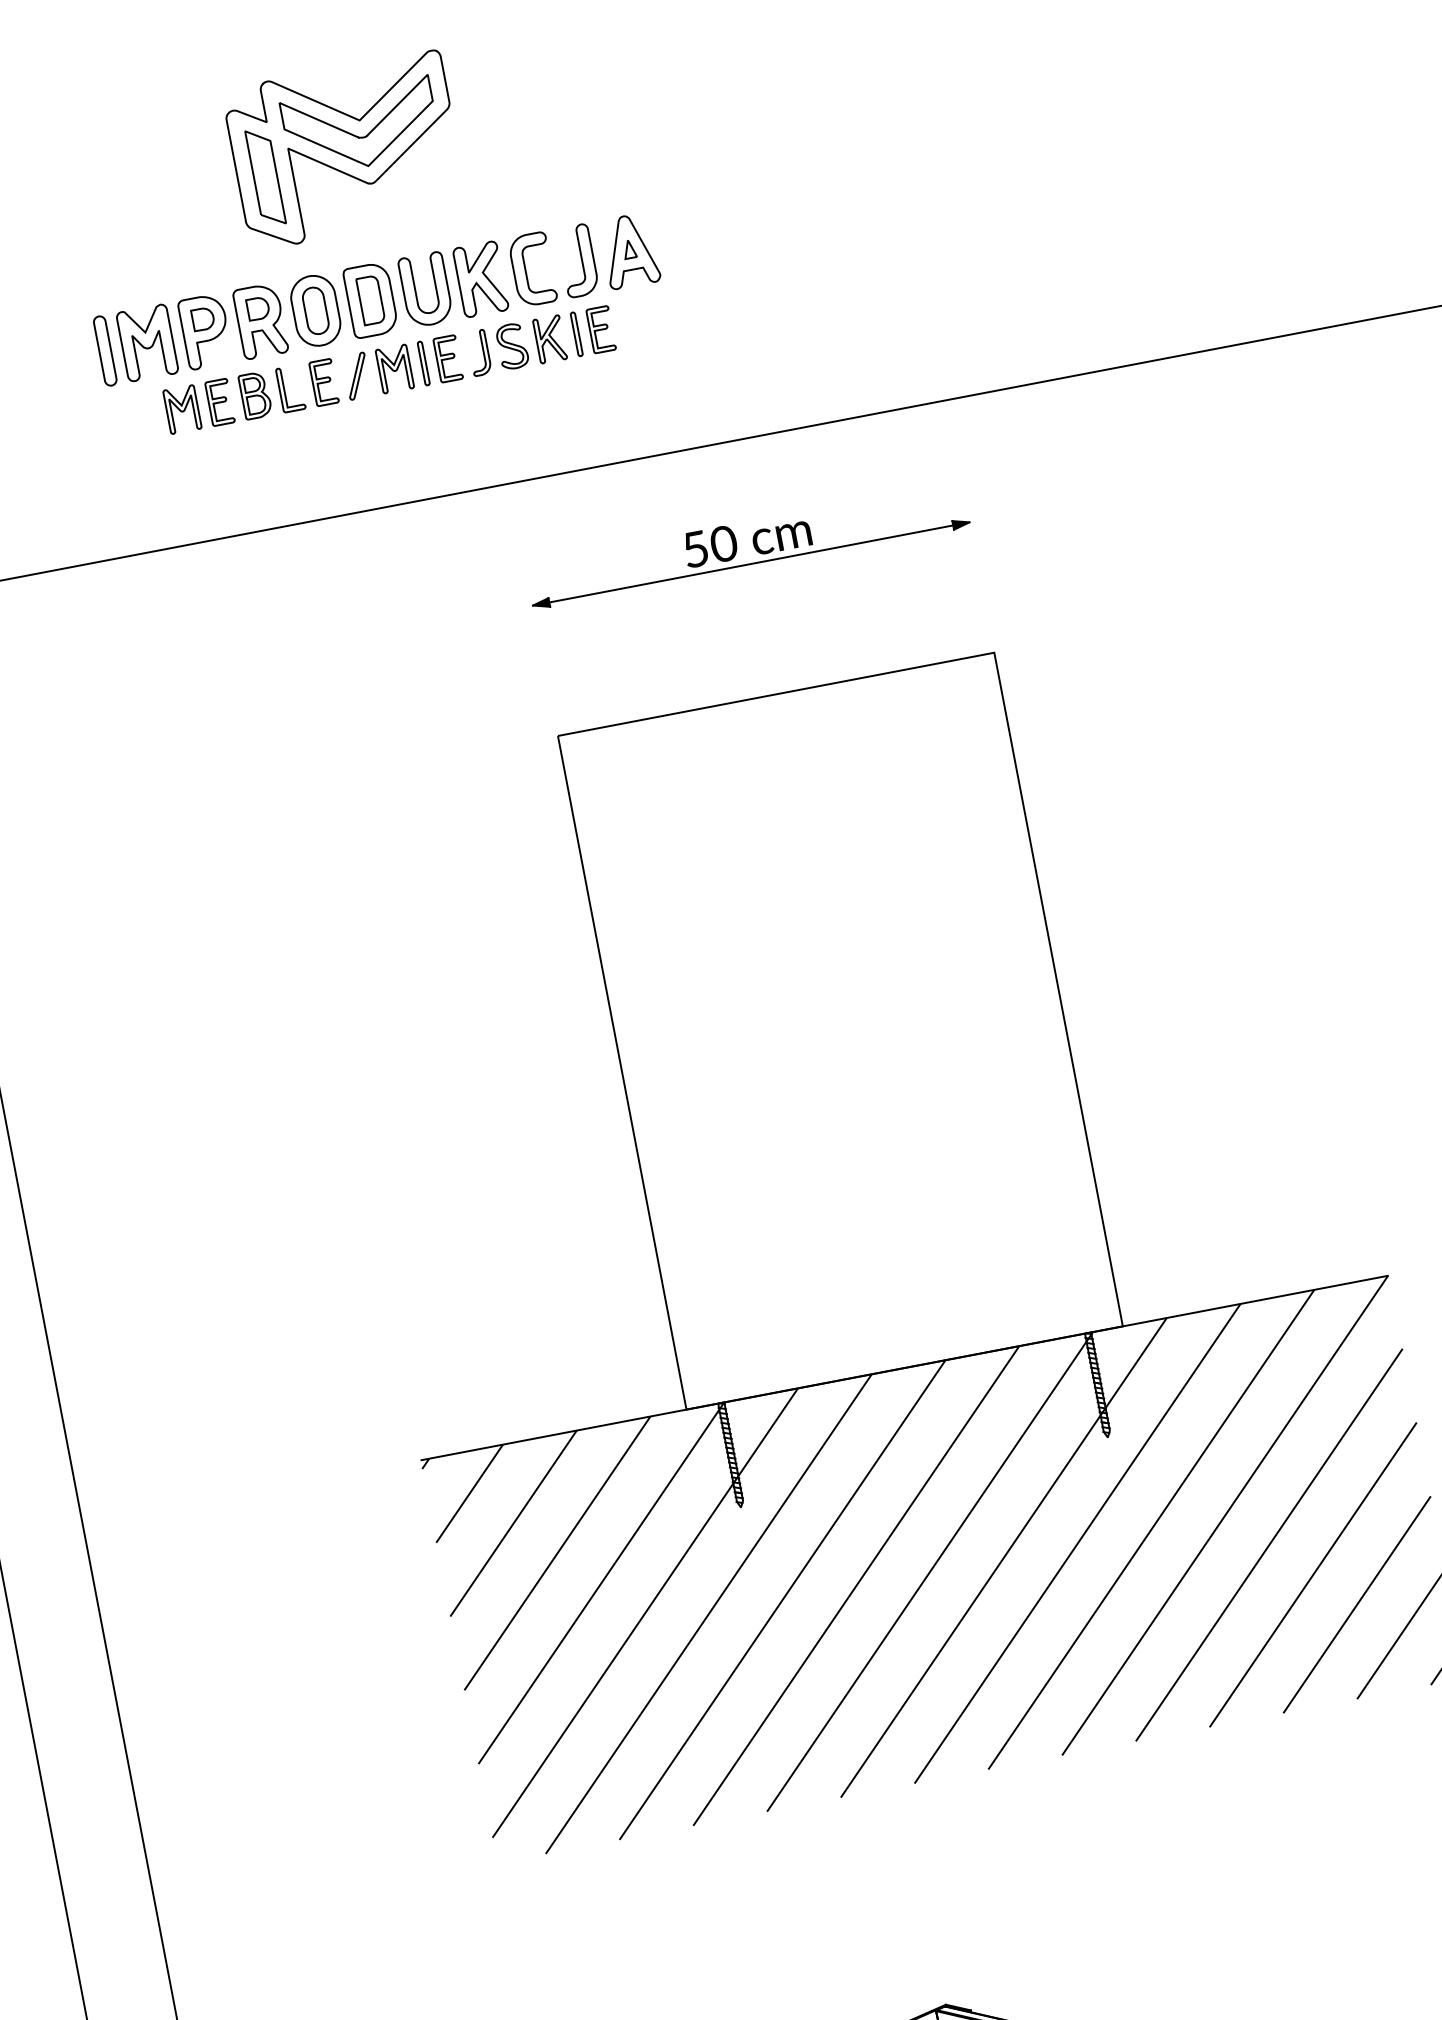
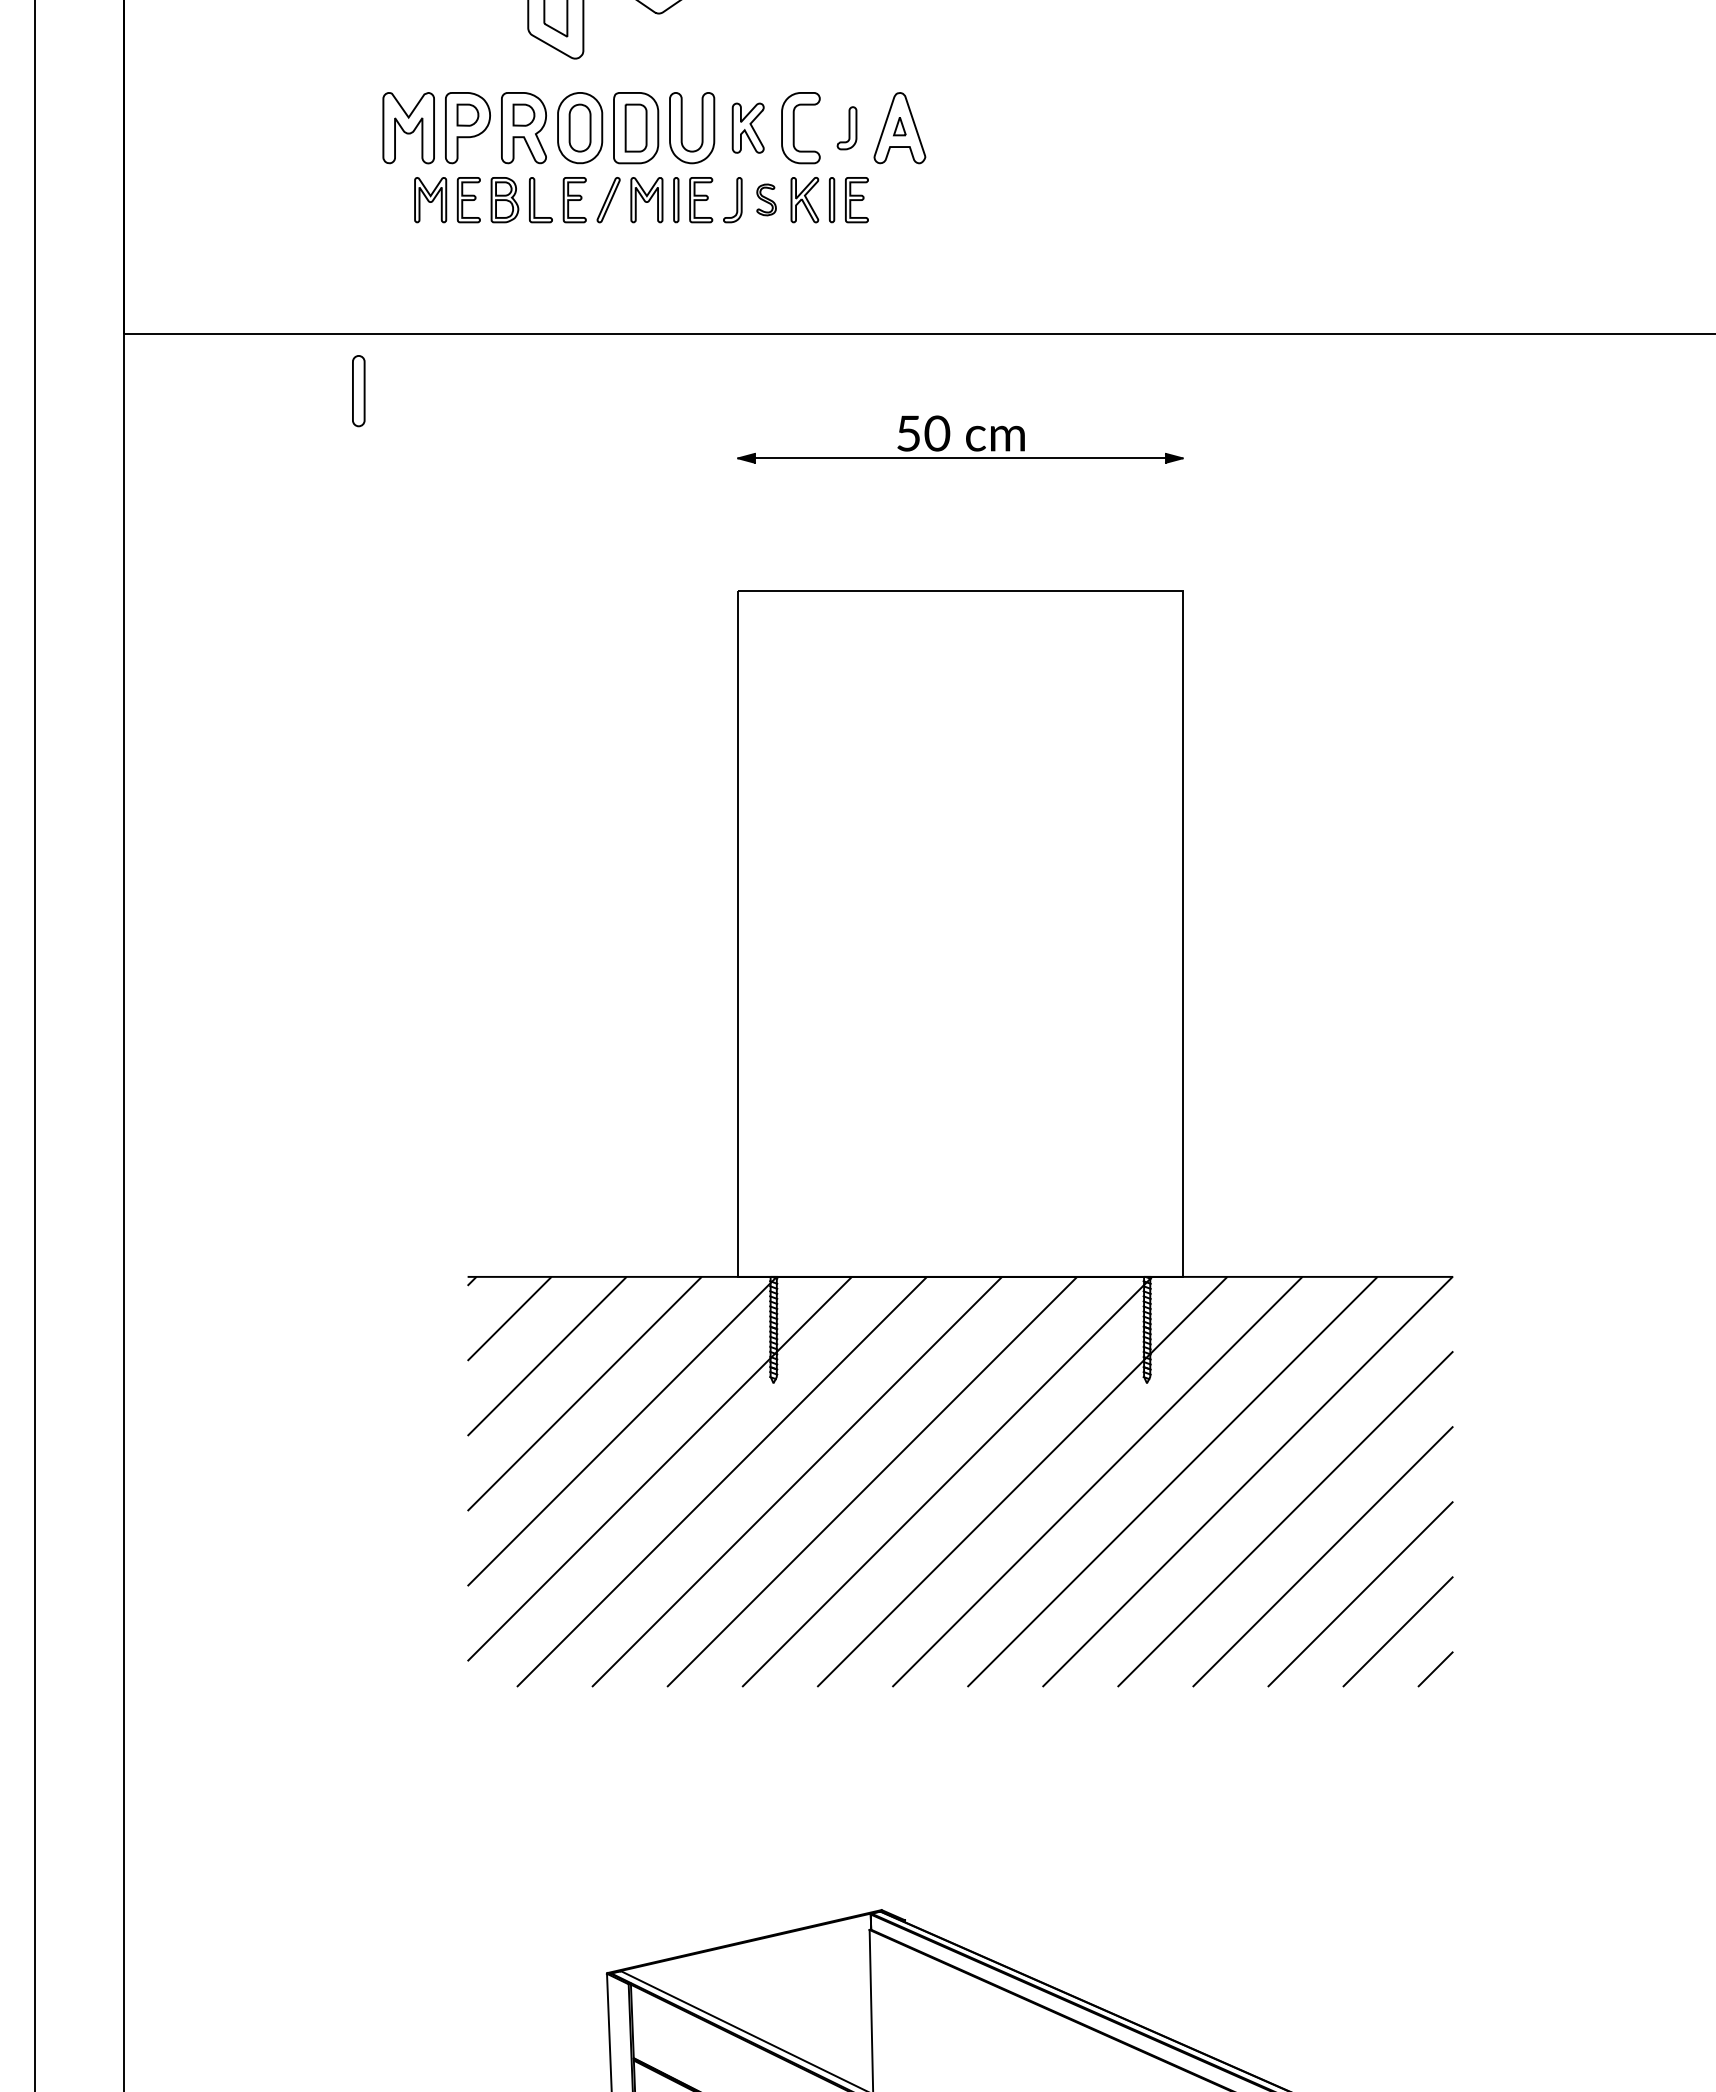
part: (577, 261) -> (846, 128), size x0.6
part: (481, 279) -> (748, 128), size x0.7
part: (512, 346) -> (766, 199), size x0.7
part: (105, 351) -> (358, 391), moved

